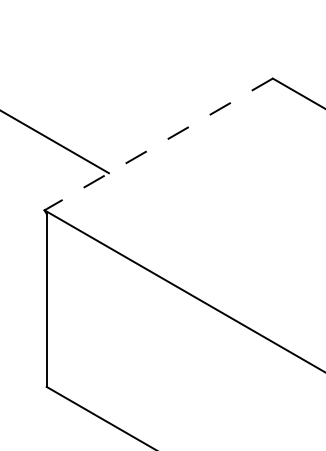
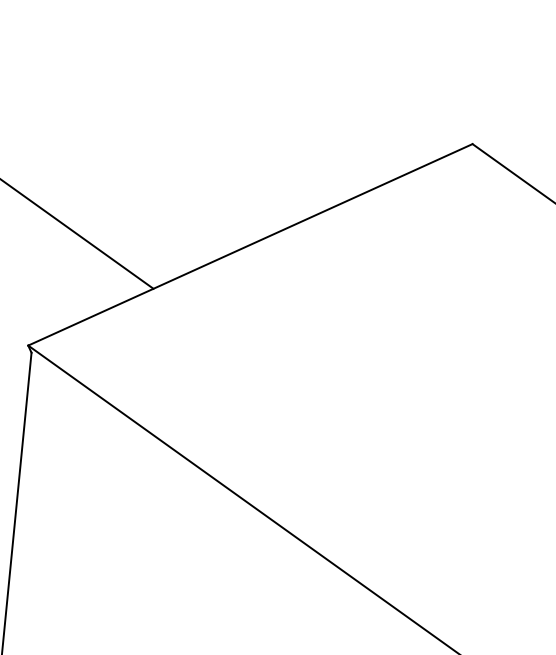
line: (158, 144) -> (249, 244), dashed -> solid

